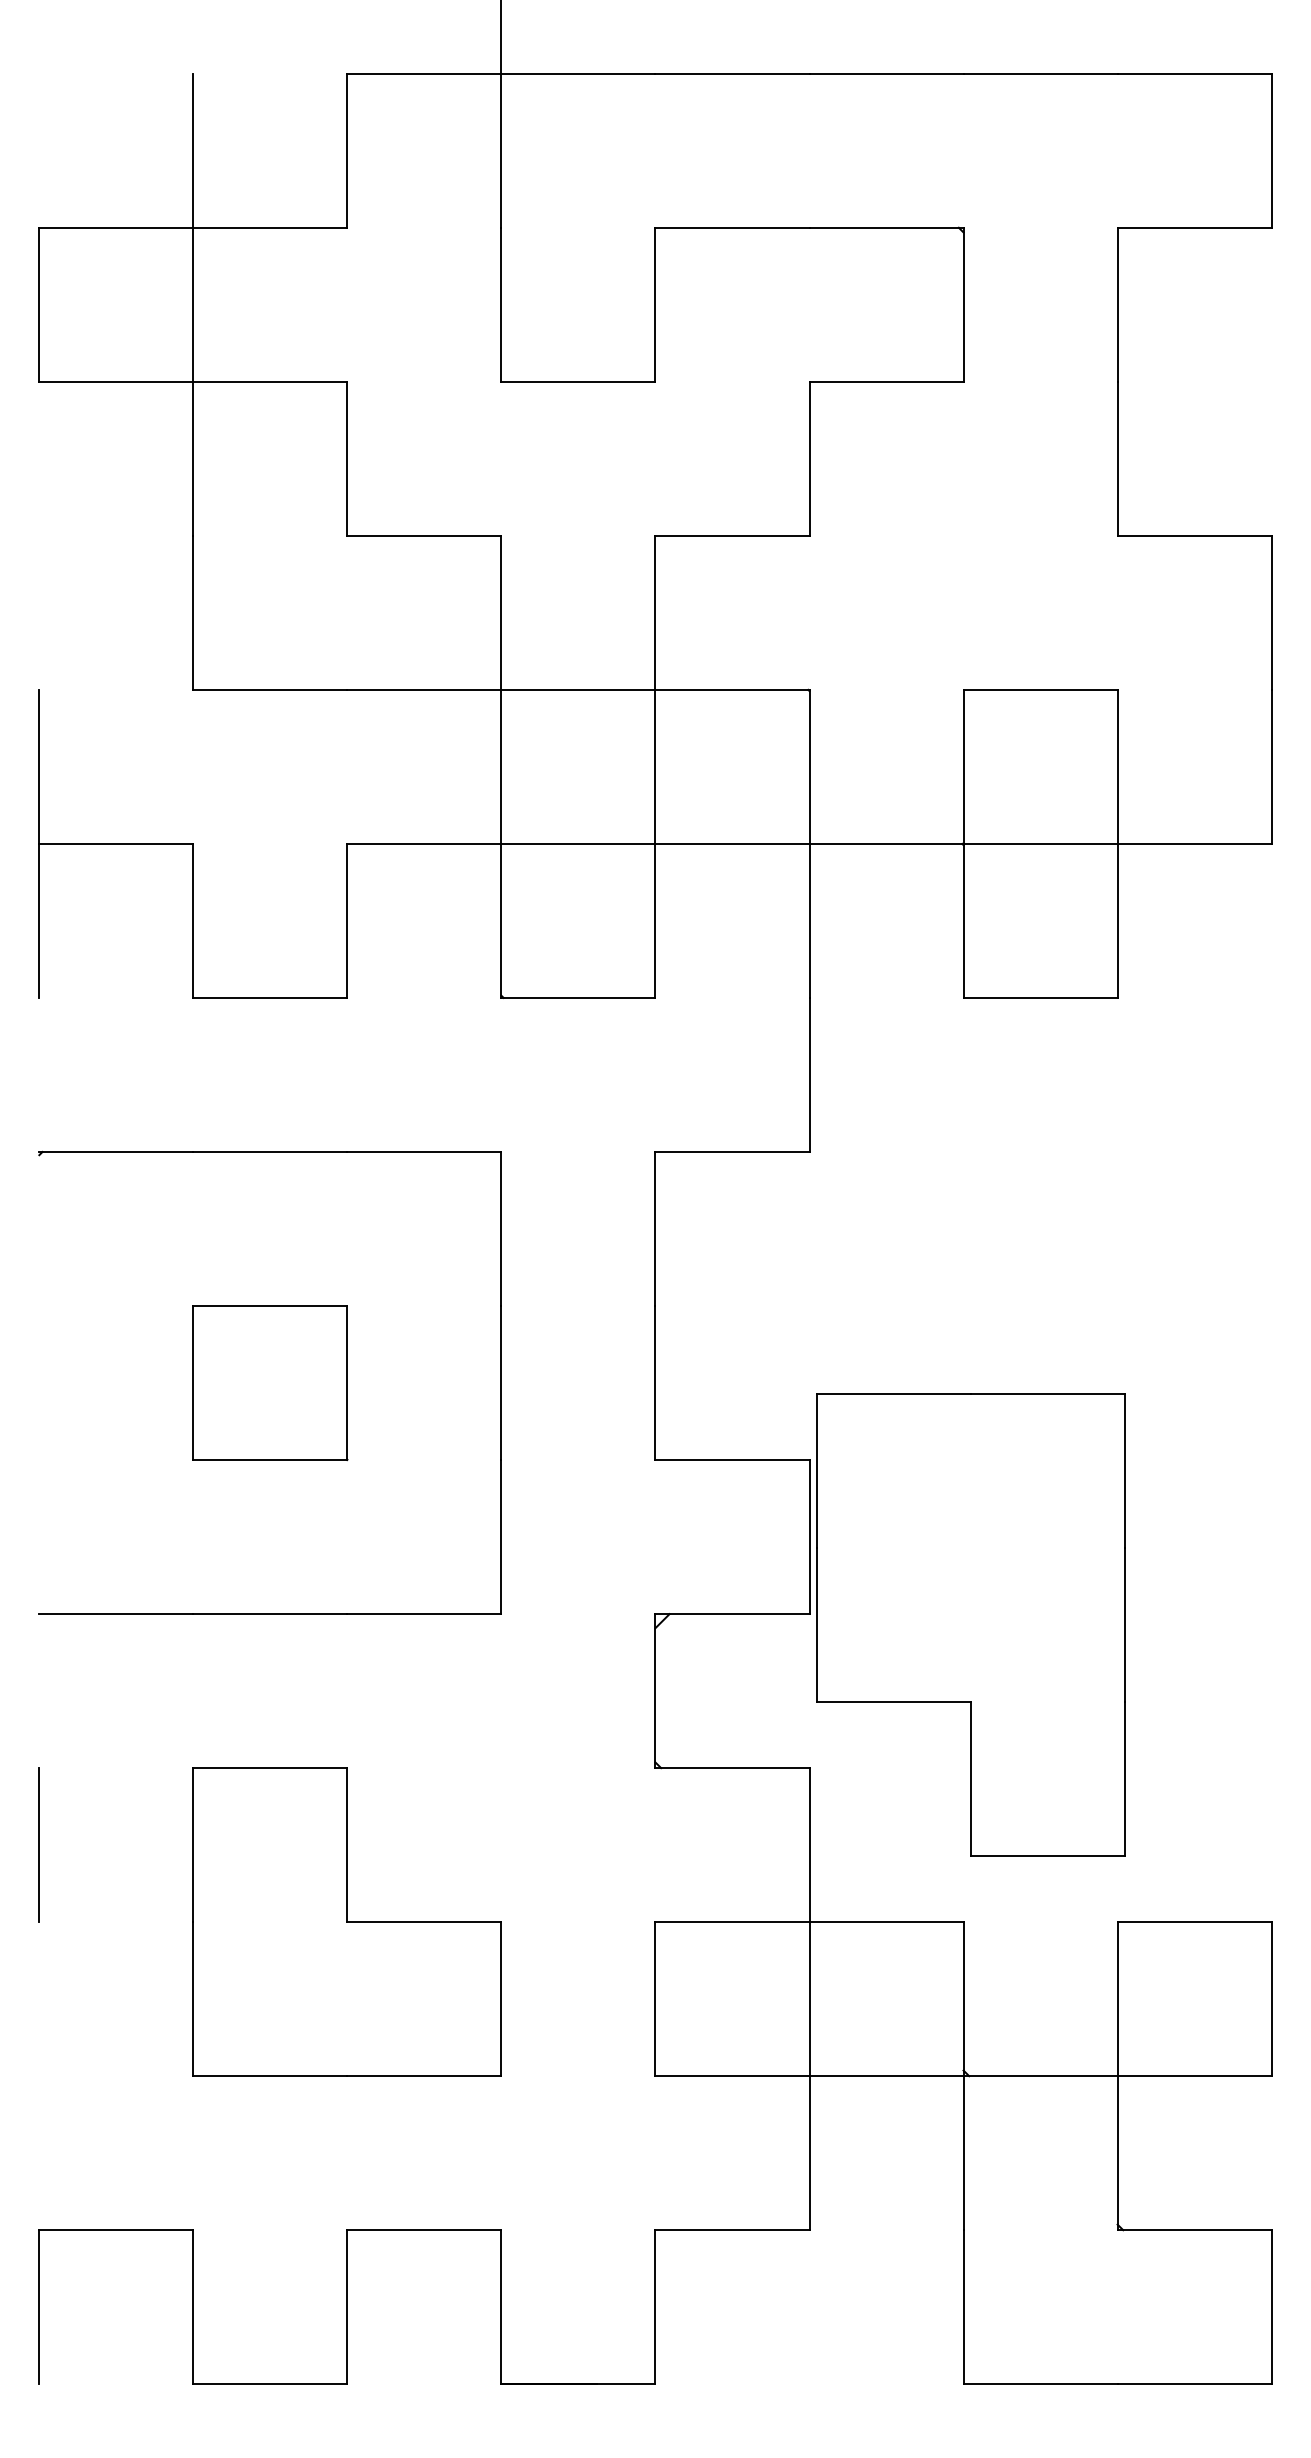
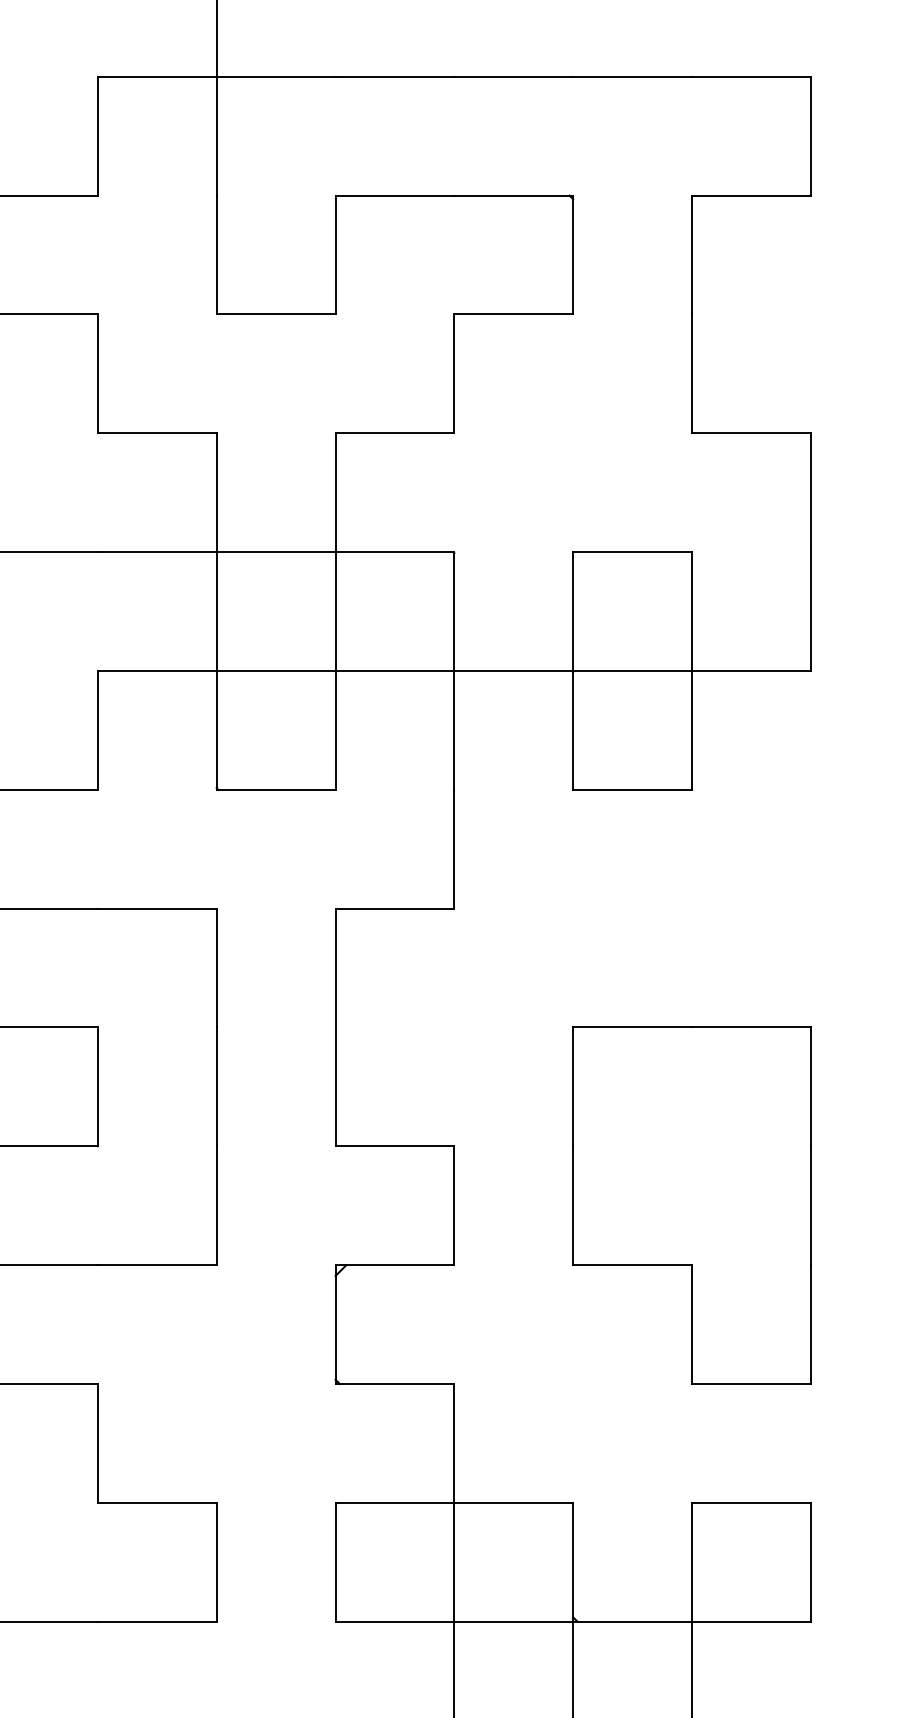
part: (970, 1624) -> (691, 1205), moved

